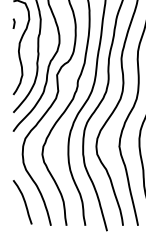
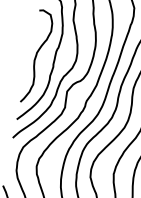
line: (13, 23) -> (34, 32), removed

